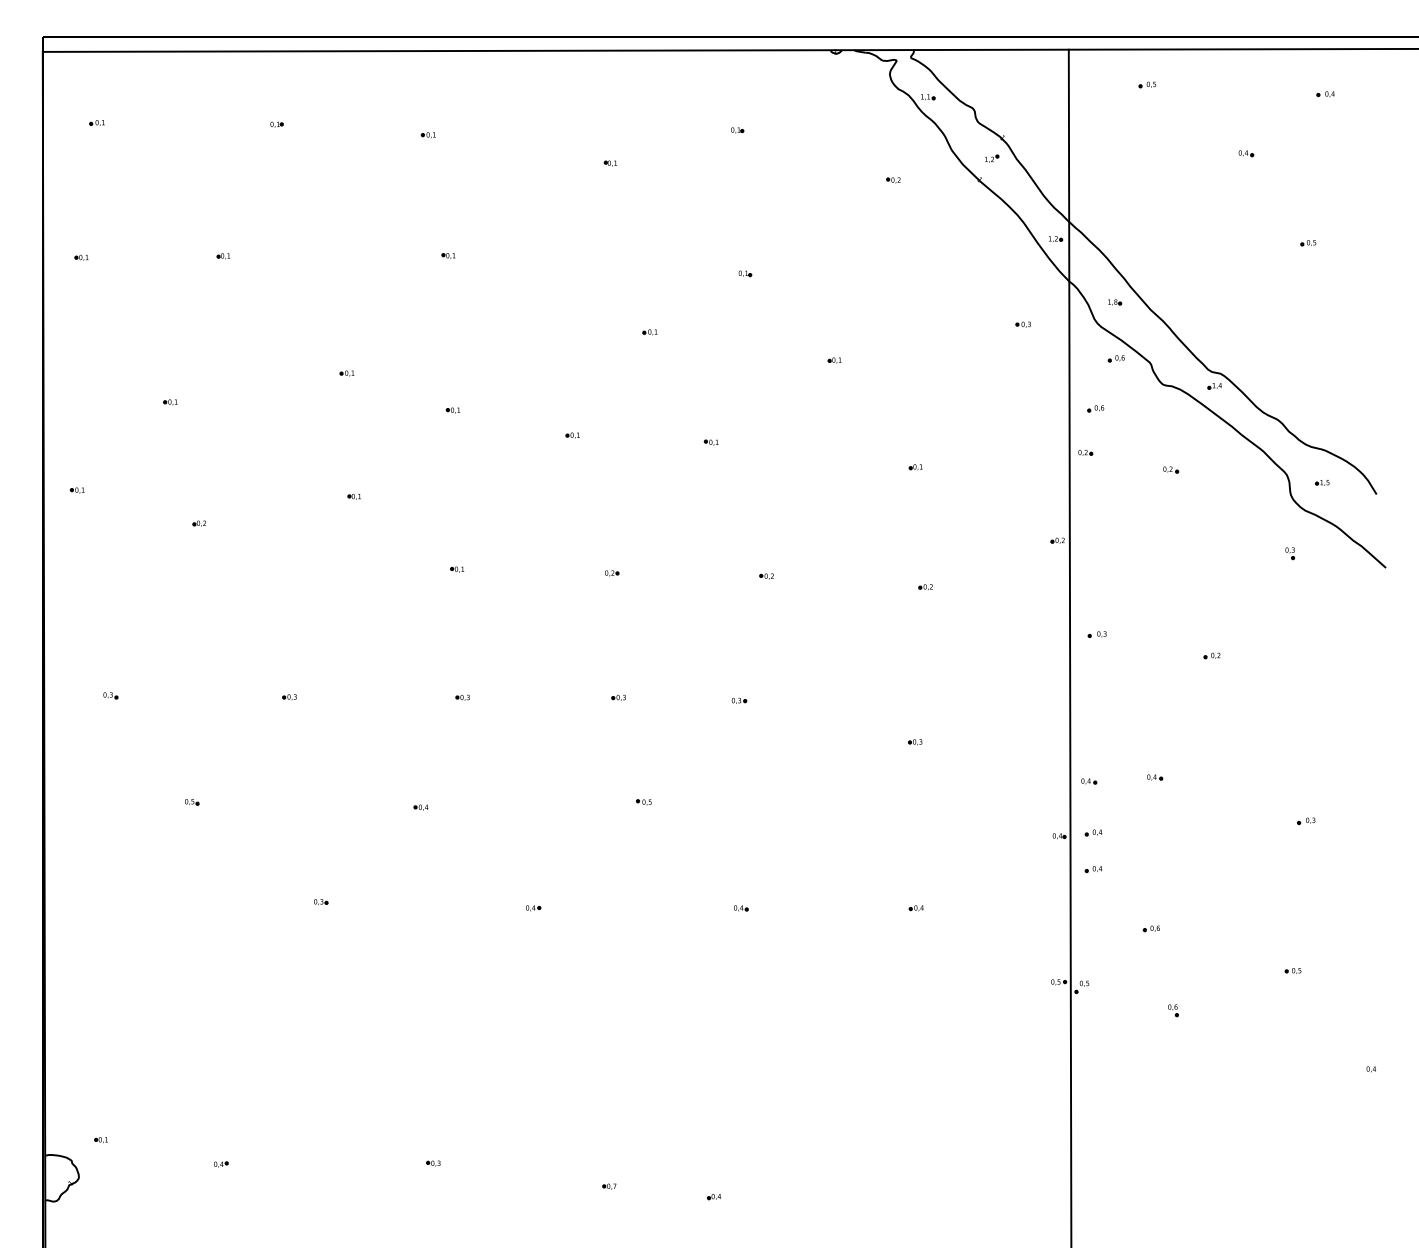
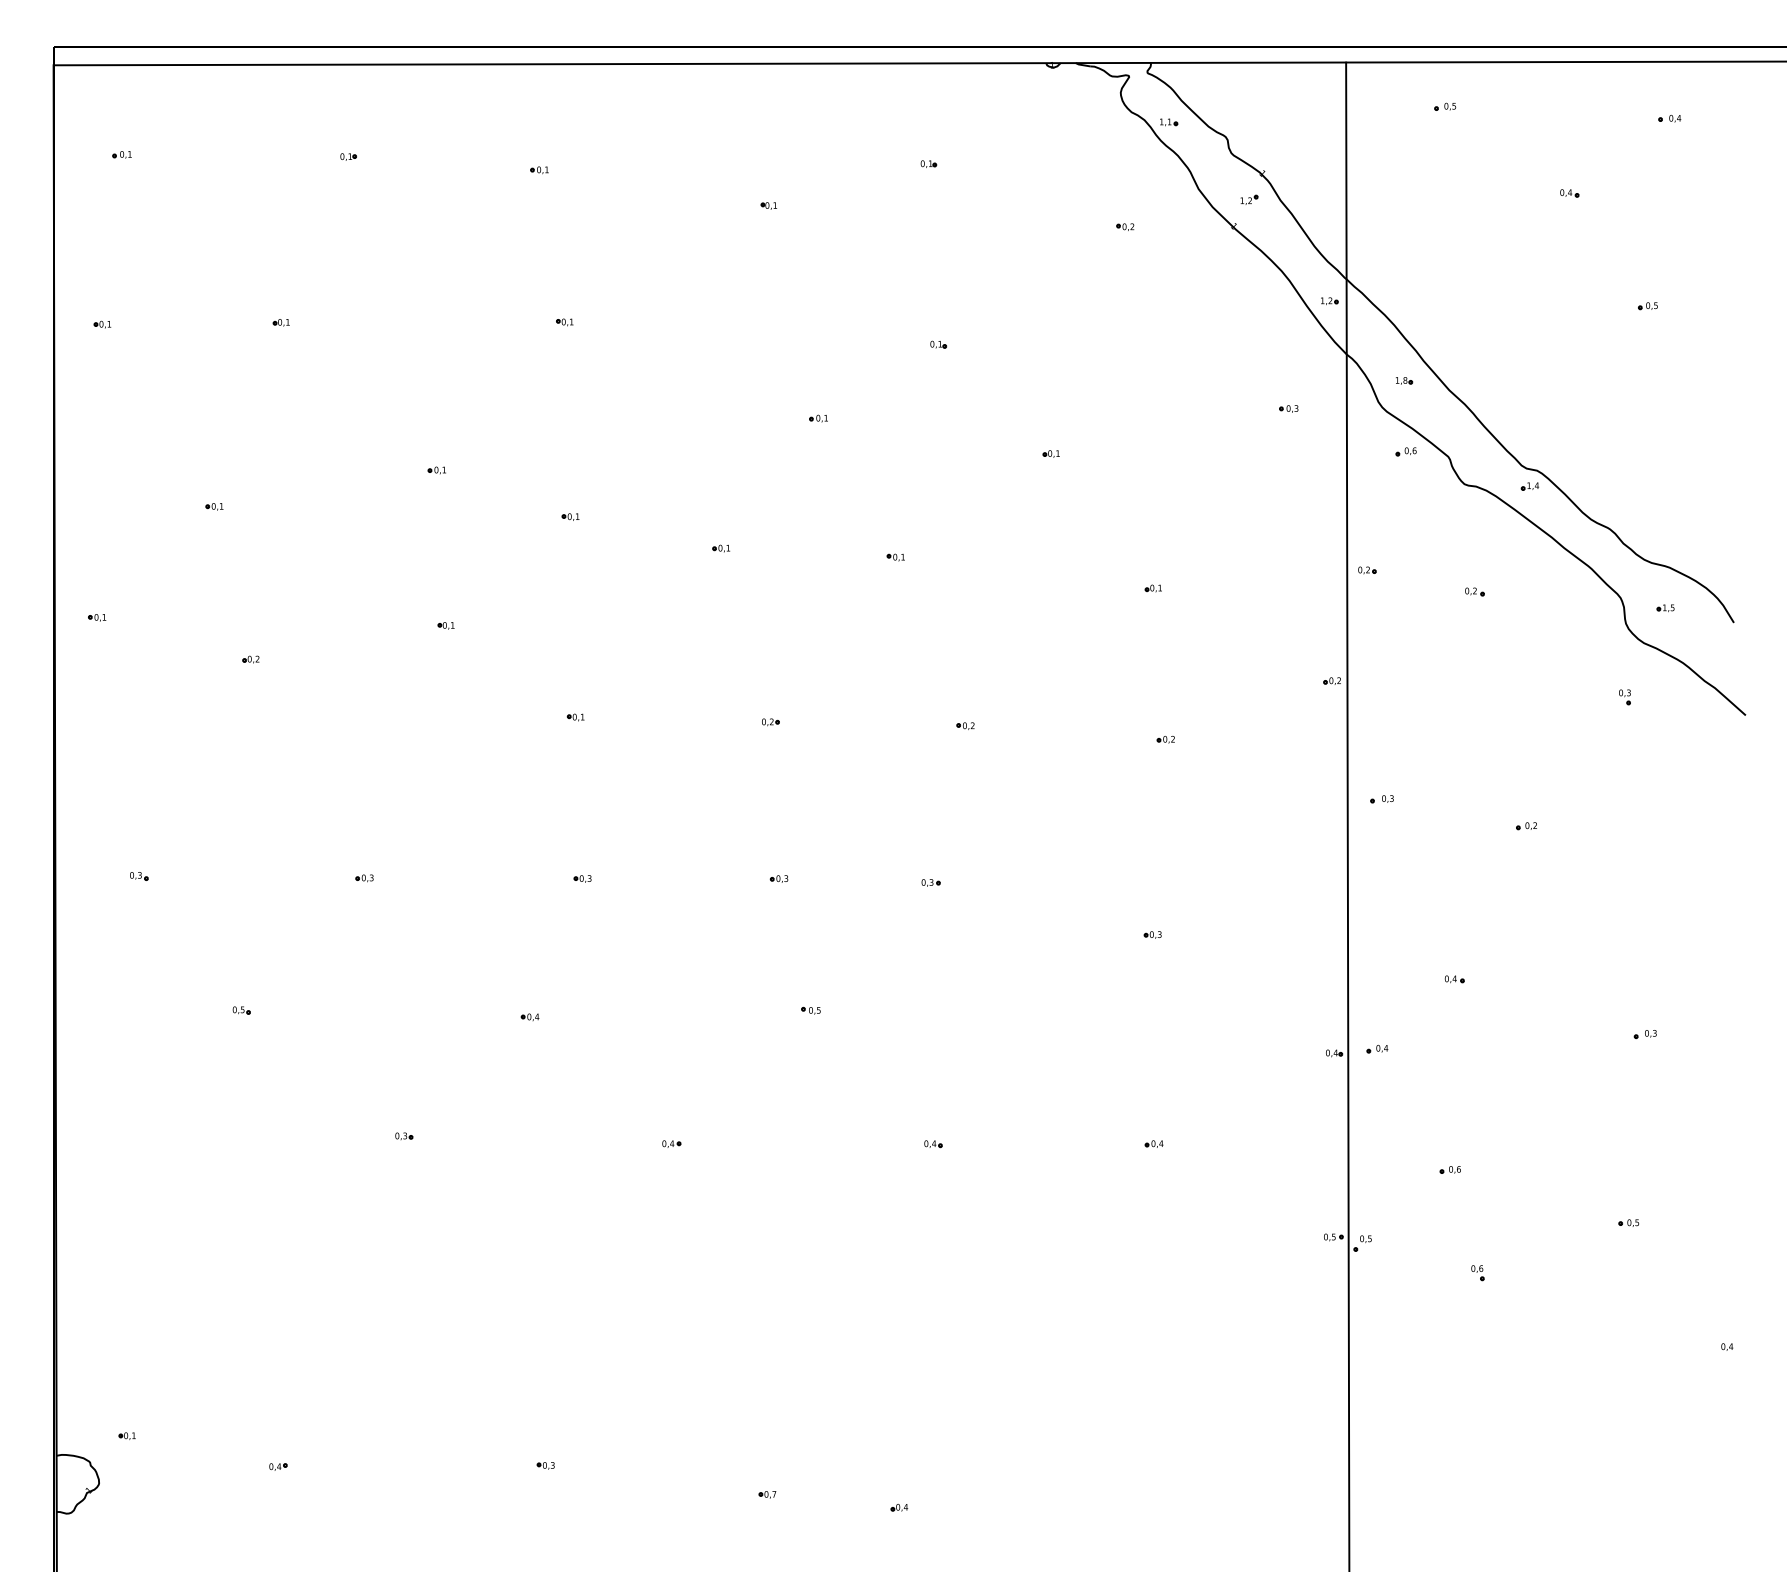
part: (1095, 408) -> (1379, 514), removed
part: (1088, 781) -> (1371, 984), removed
part: (1093, 869) -> (1377, 1095), removed

